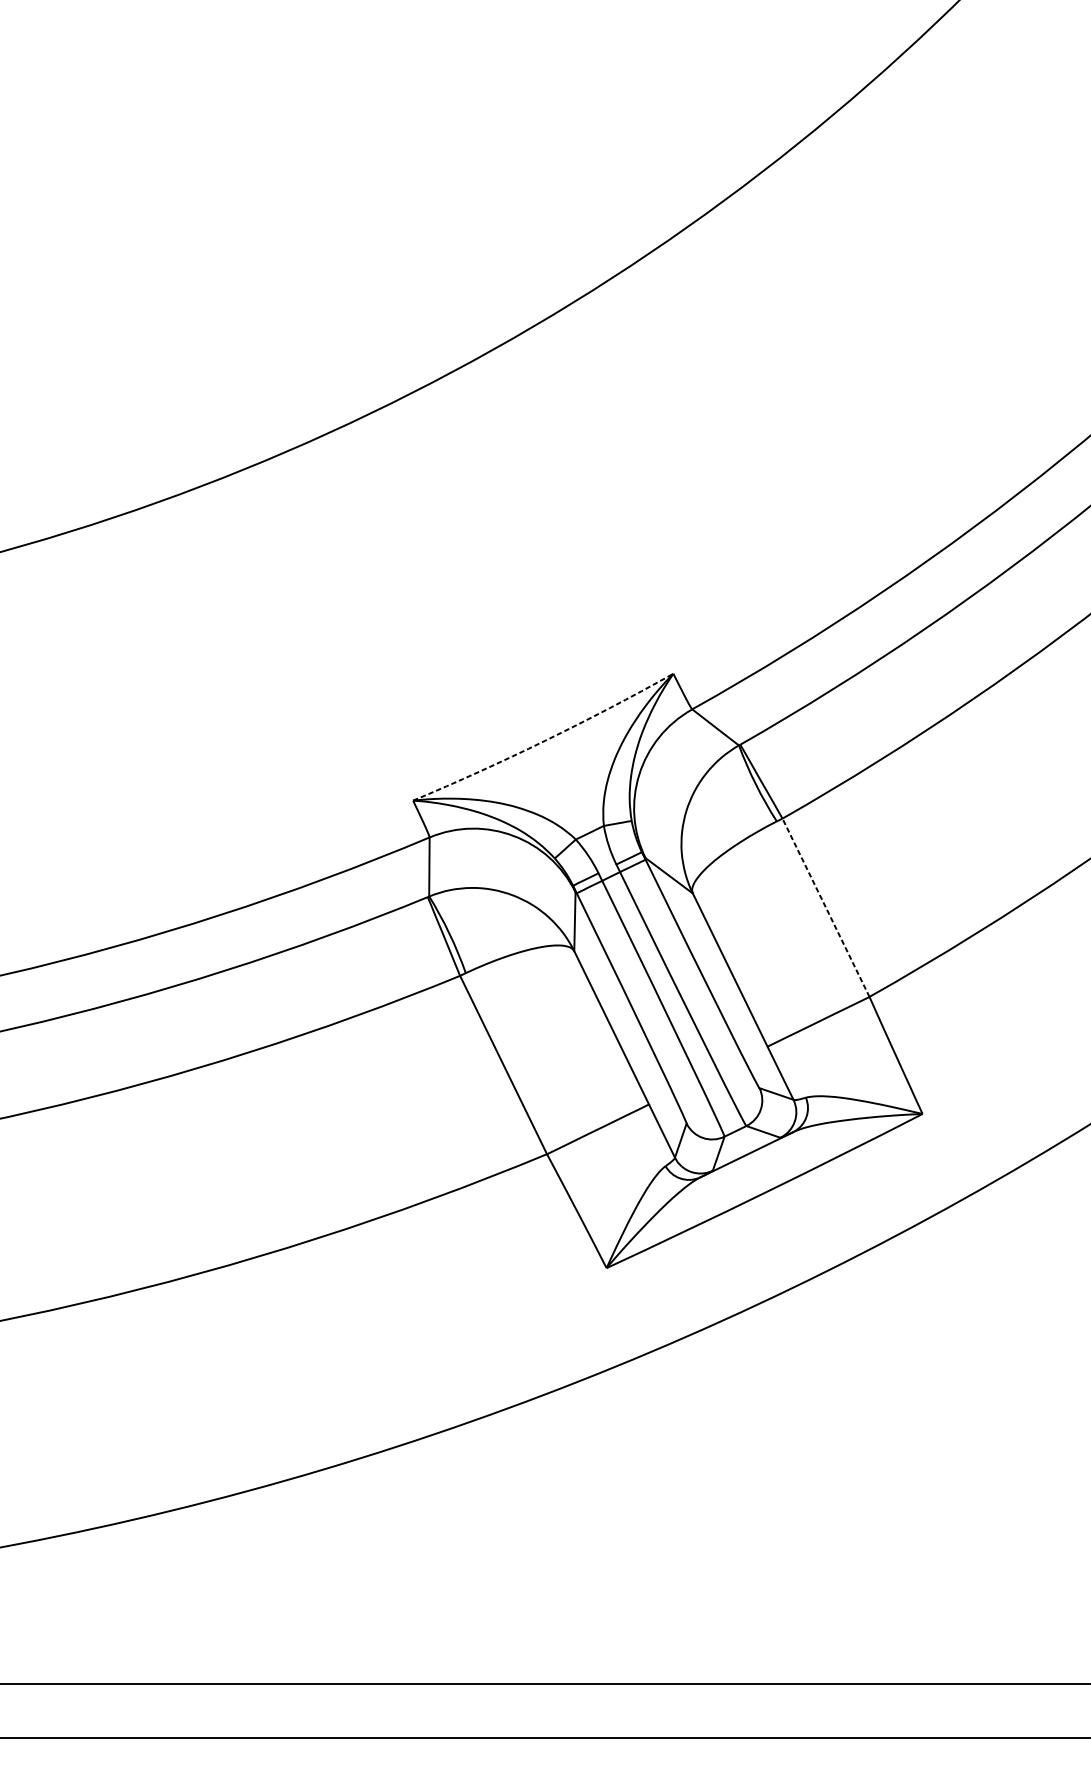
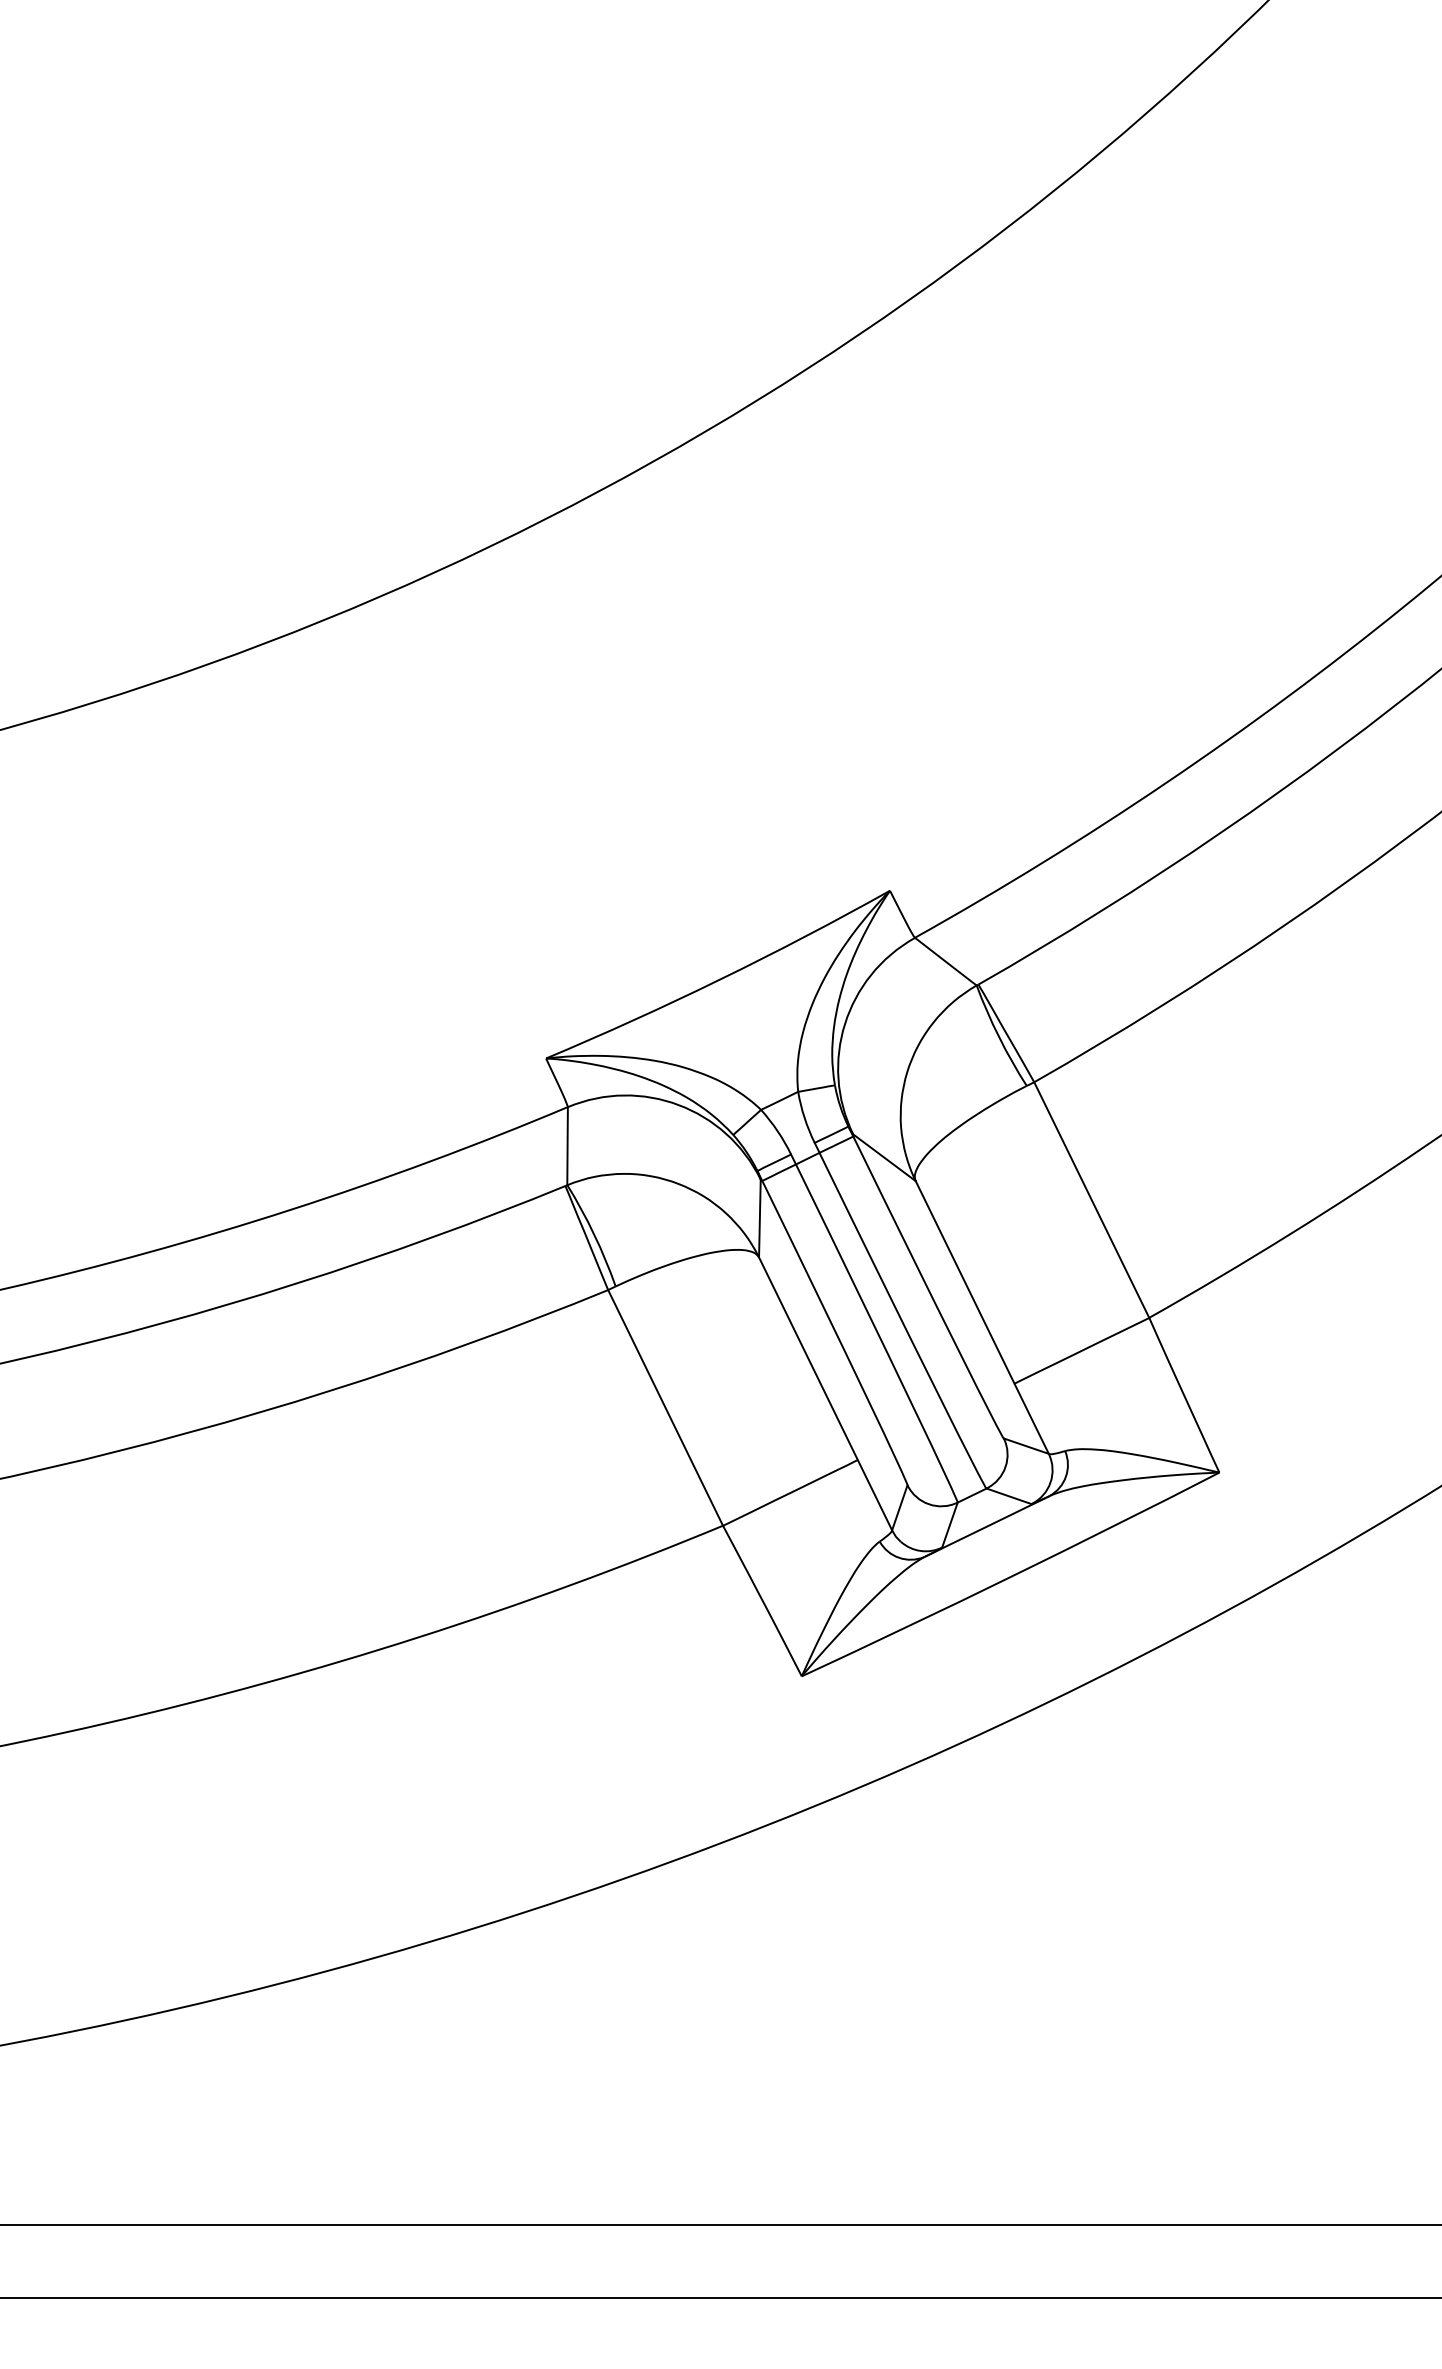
arc: (545, 740) -> (720, 979), dashed -> solid
line: (825, 907) -> (1091, 1199), dashed -> solid

